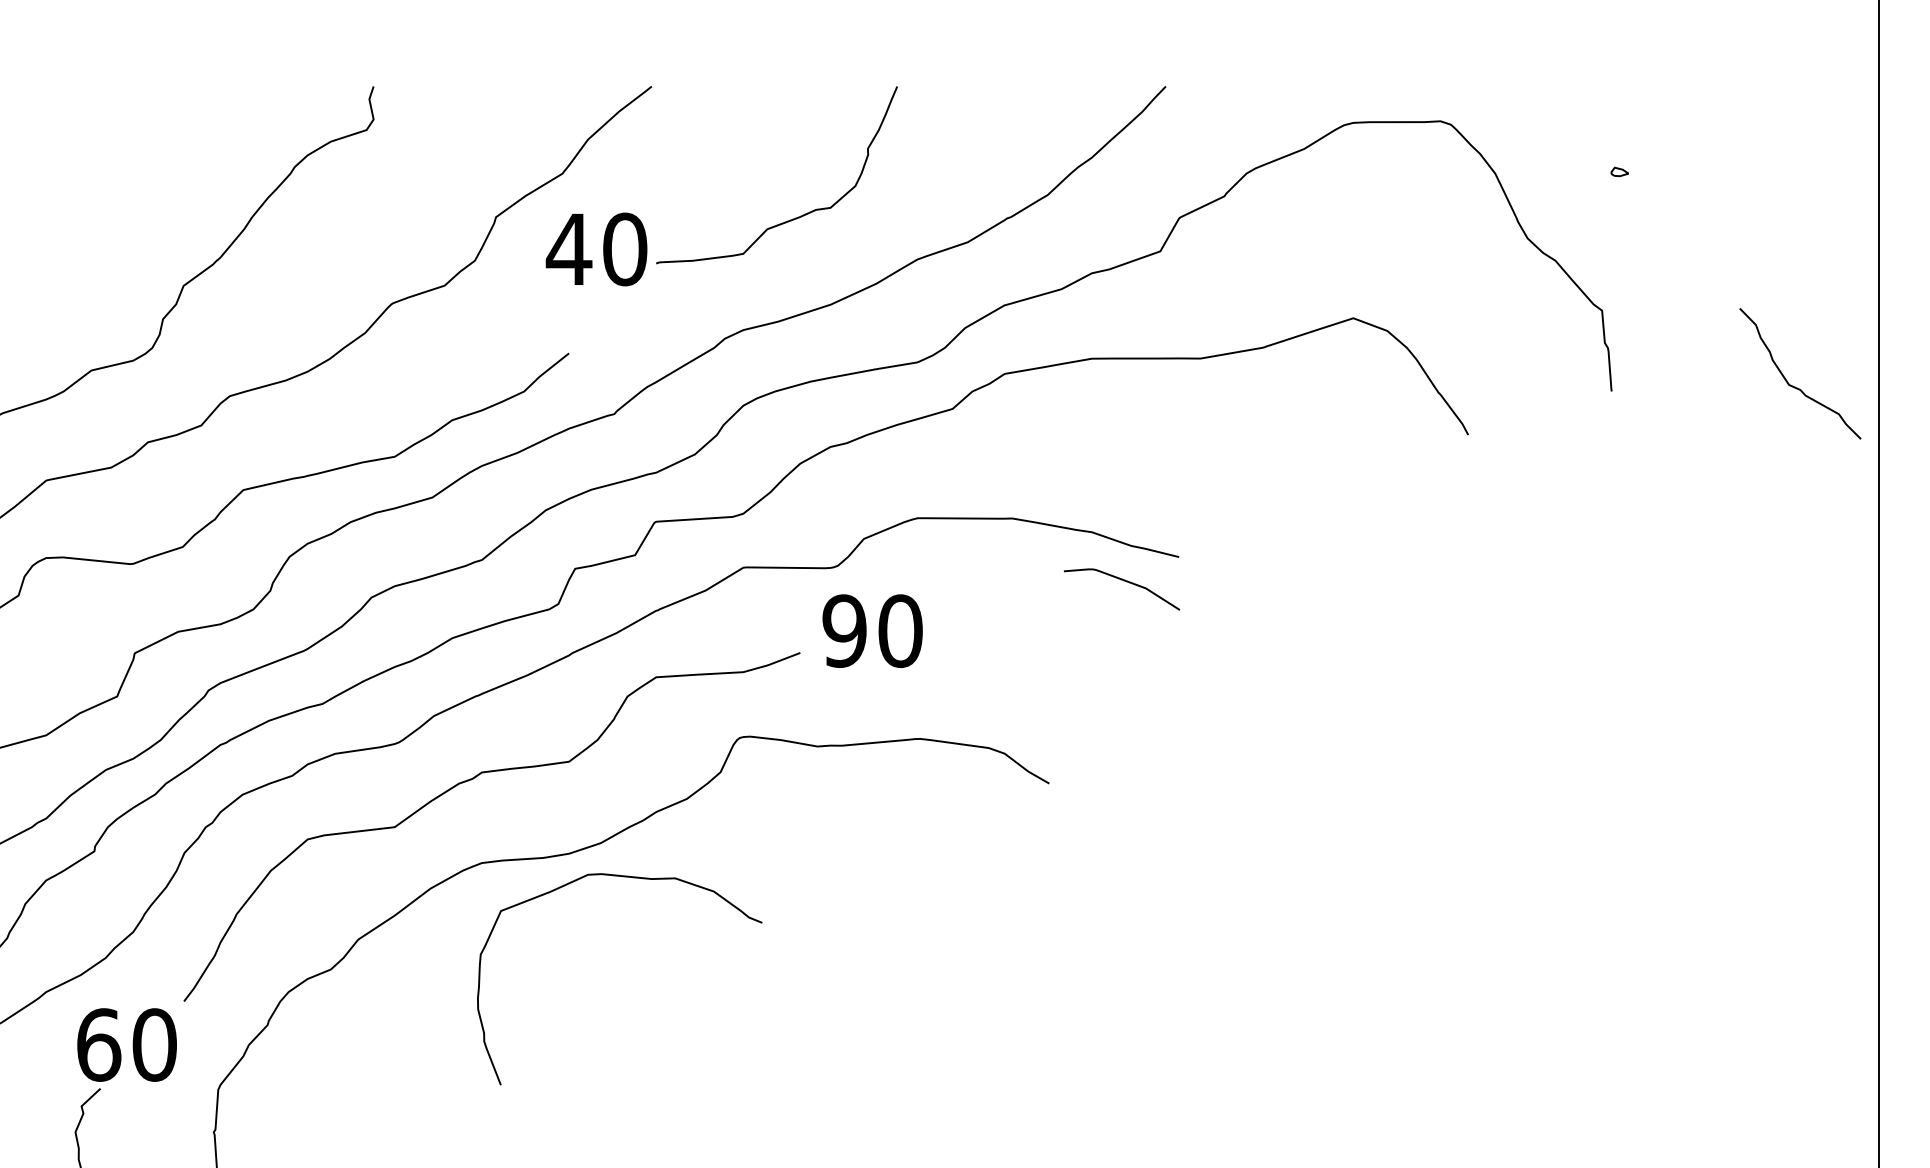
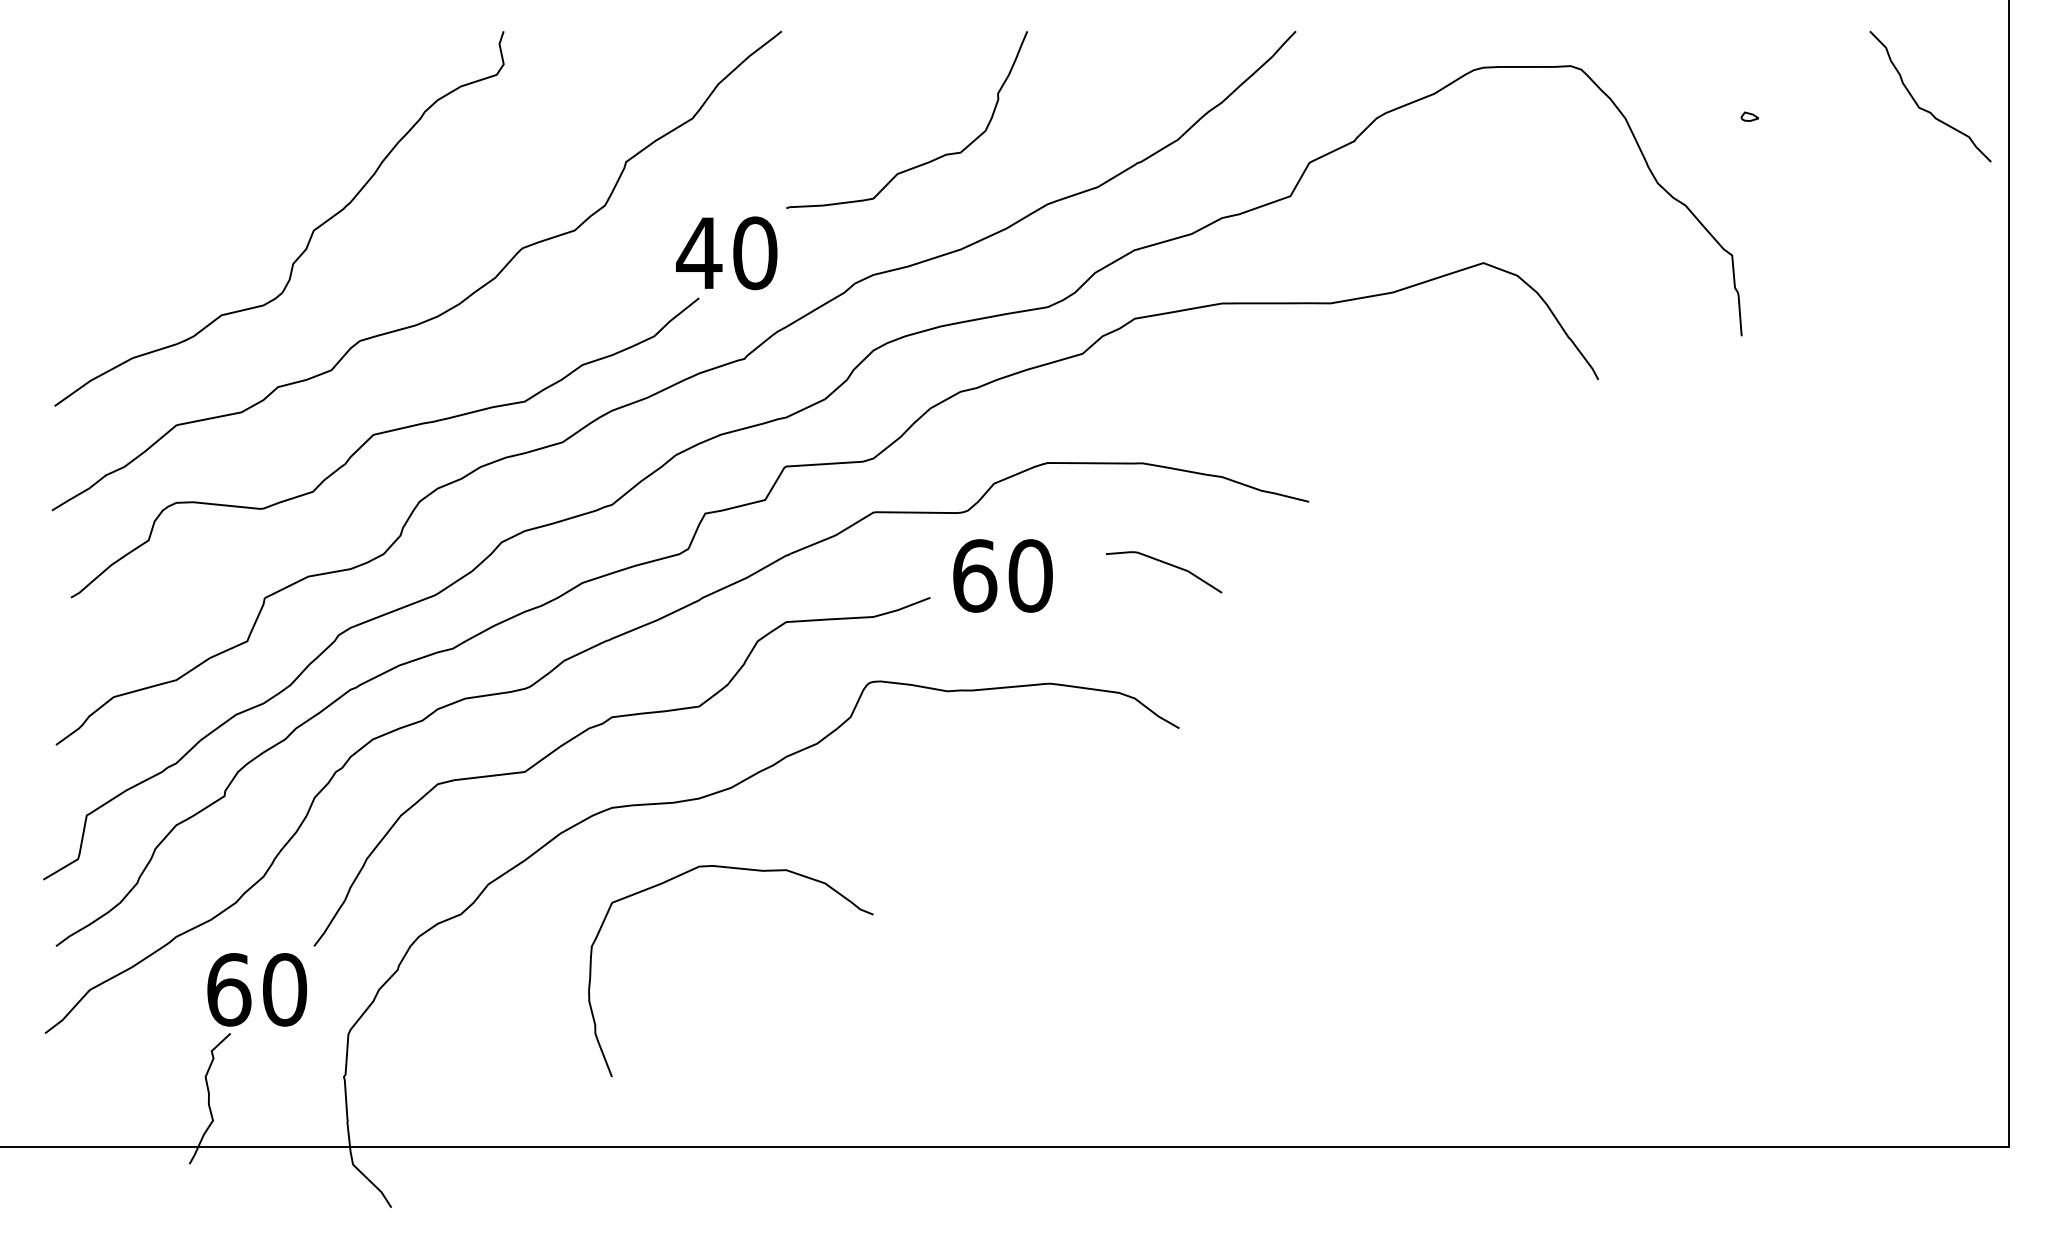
text: (596, 249) -> (726, 253), moved
curve: (1793, 385) -> (1923, 108), moved
curve: (1124, 581) -> (1166, 564), moved
text: (844, 630) -> (974, 575), 90 -> 60
curve: (624, 877) -> (735, 869), moved

